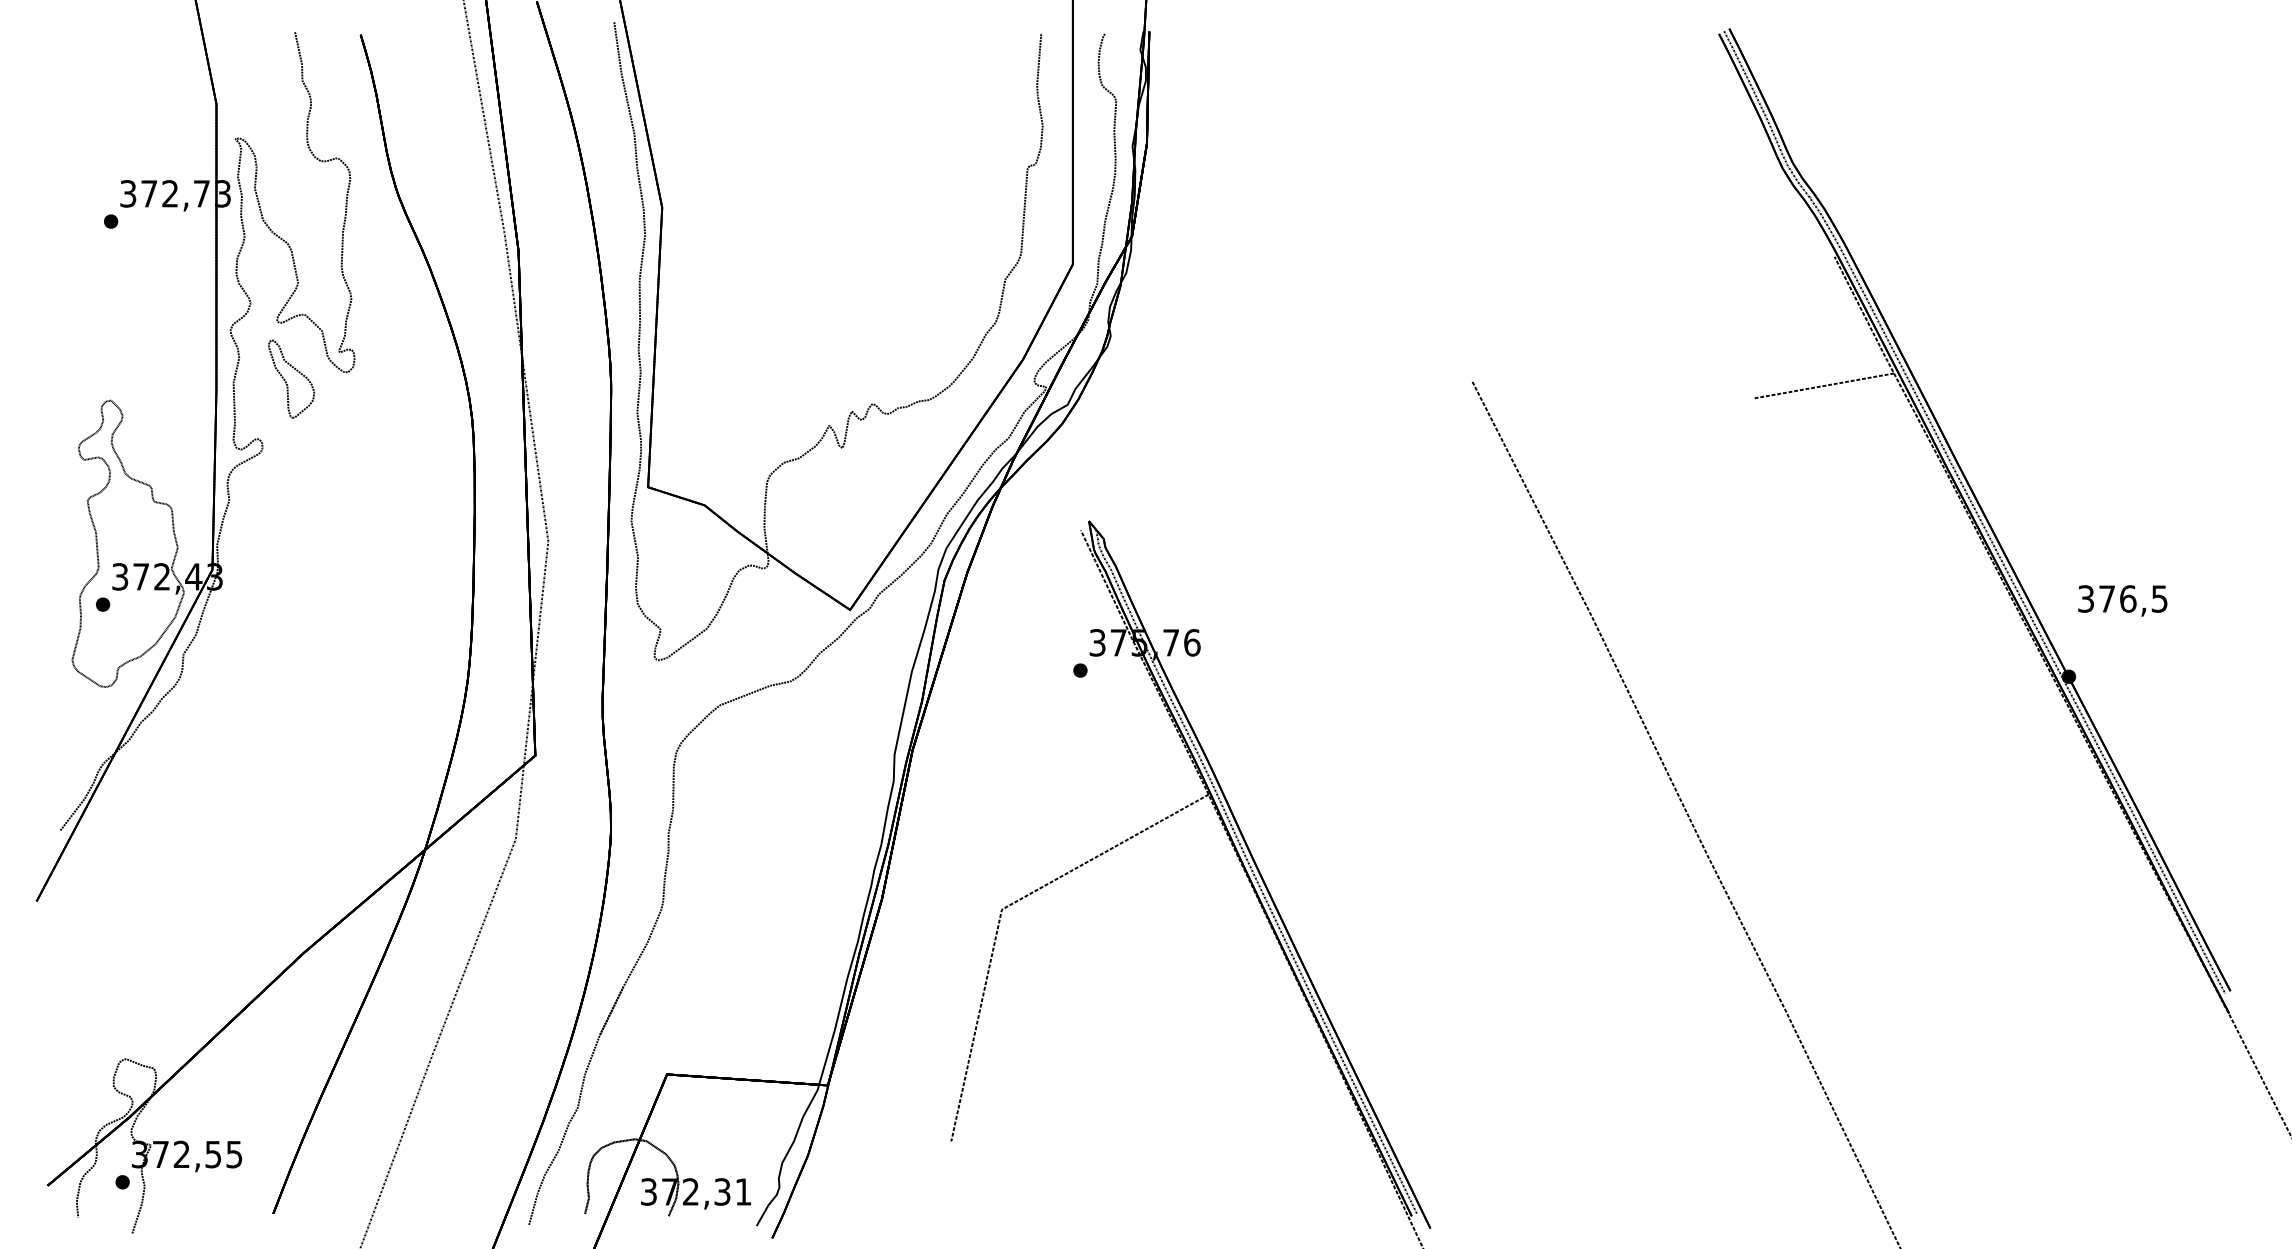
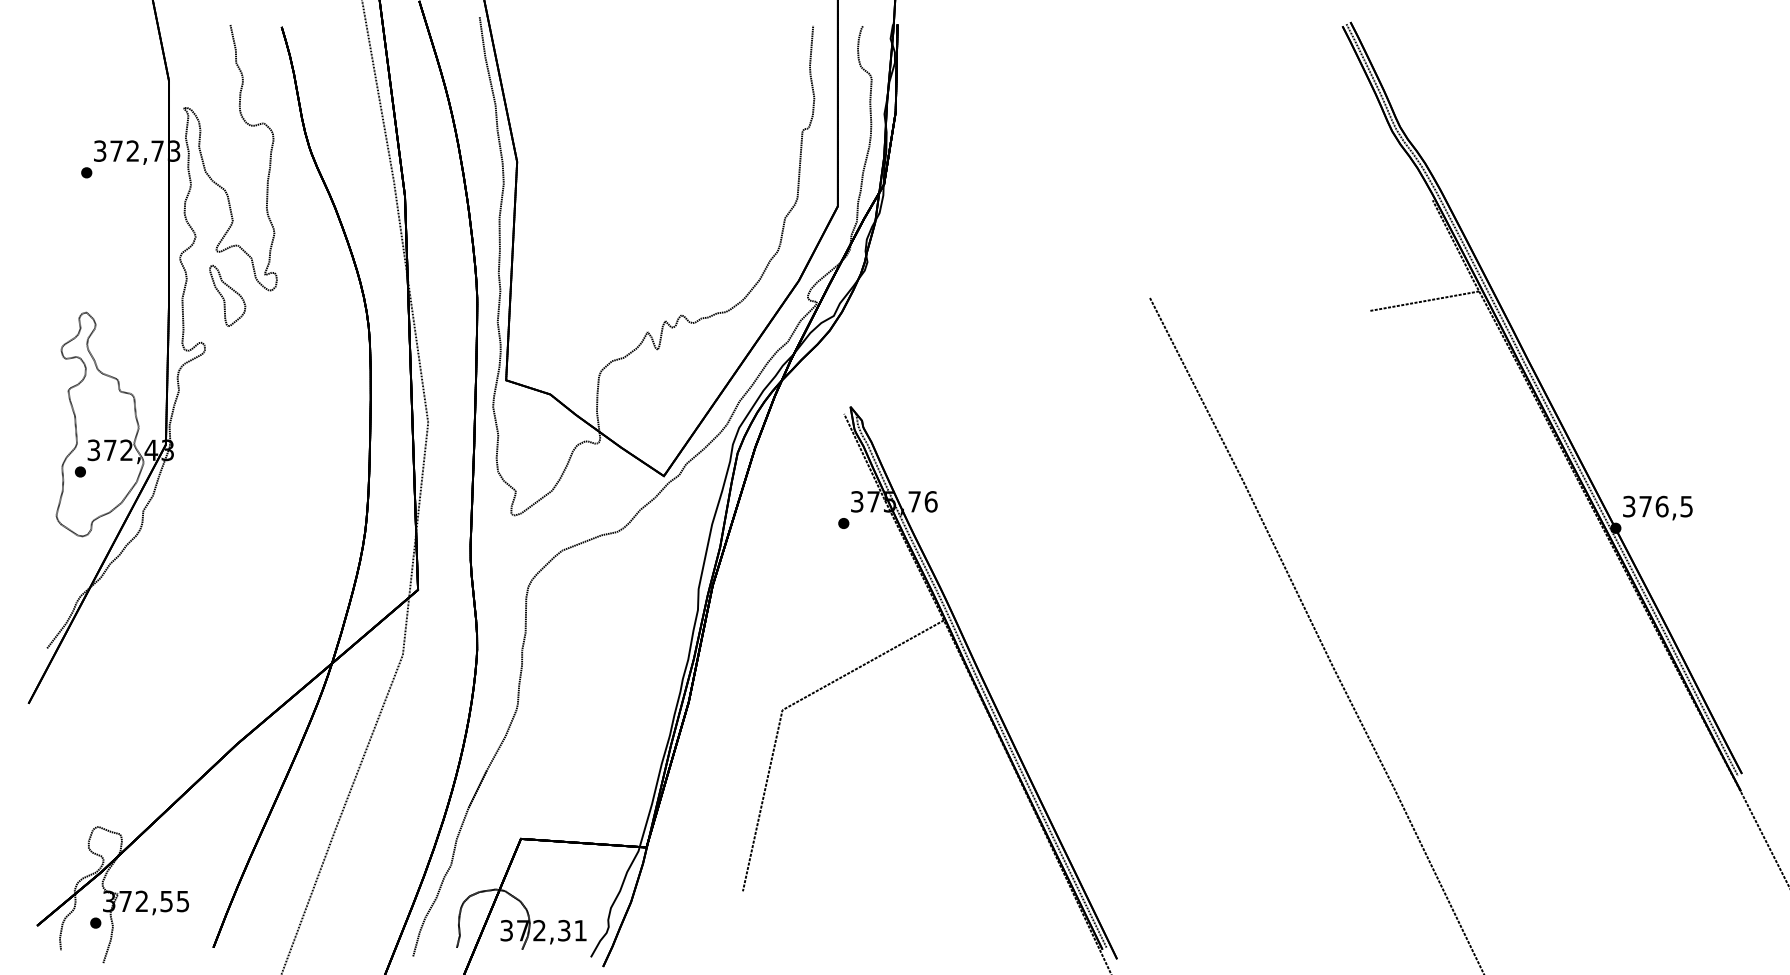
text: (2122, 600) -> (1657, 507), moved

